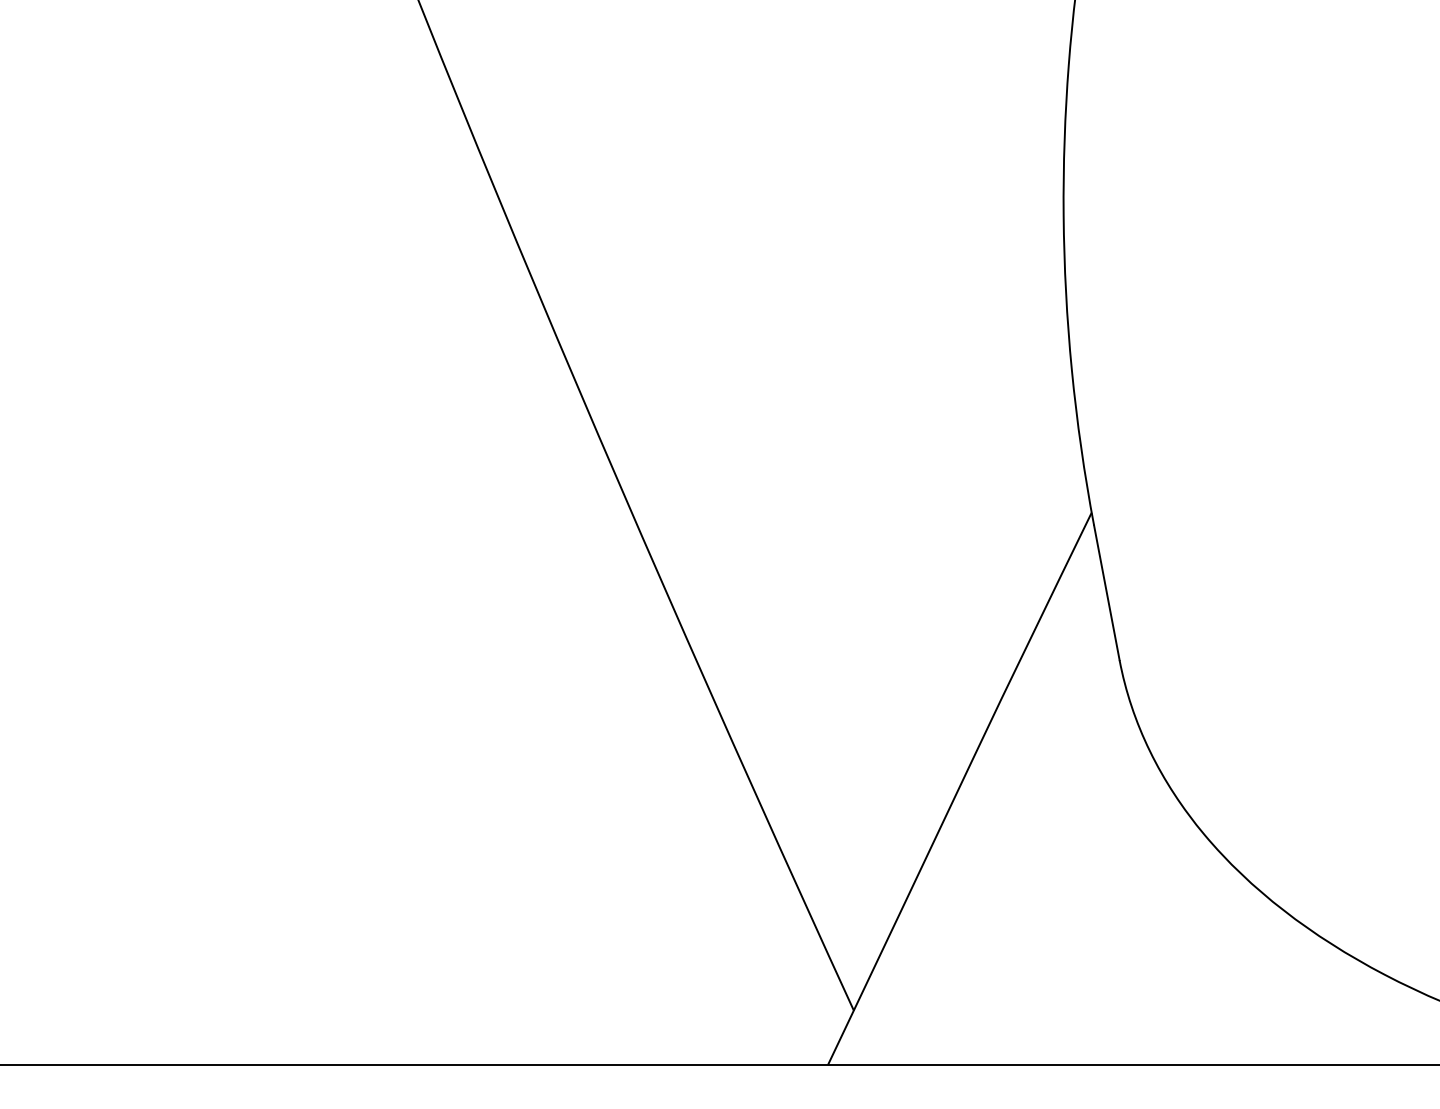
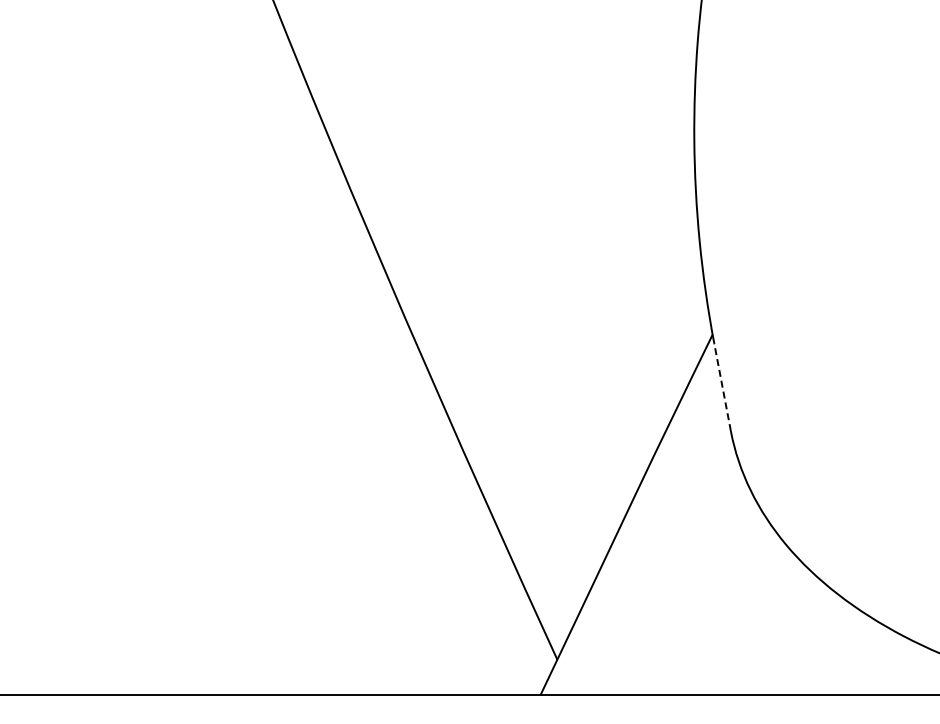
line: (1106, 593) -> (722, 387), solid -> dashed

